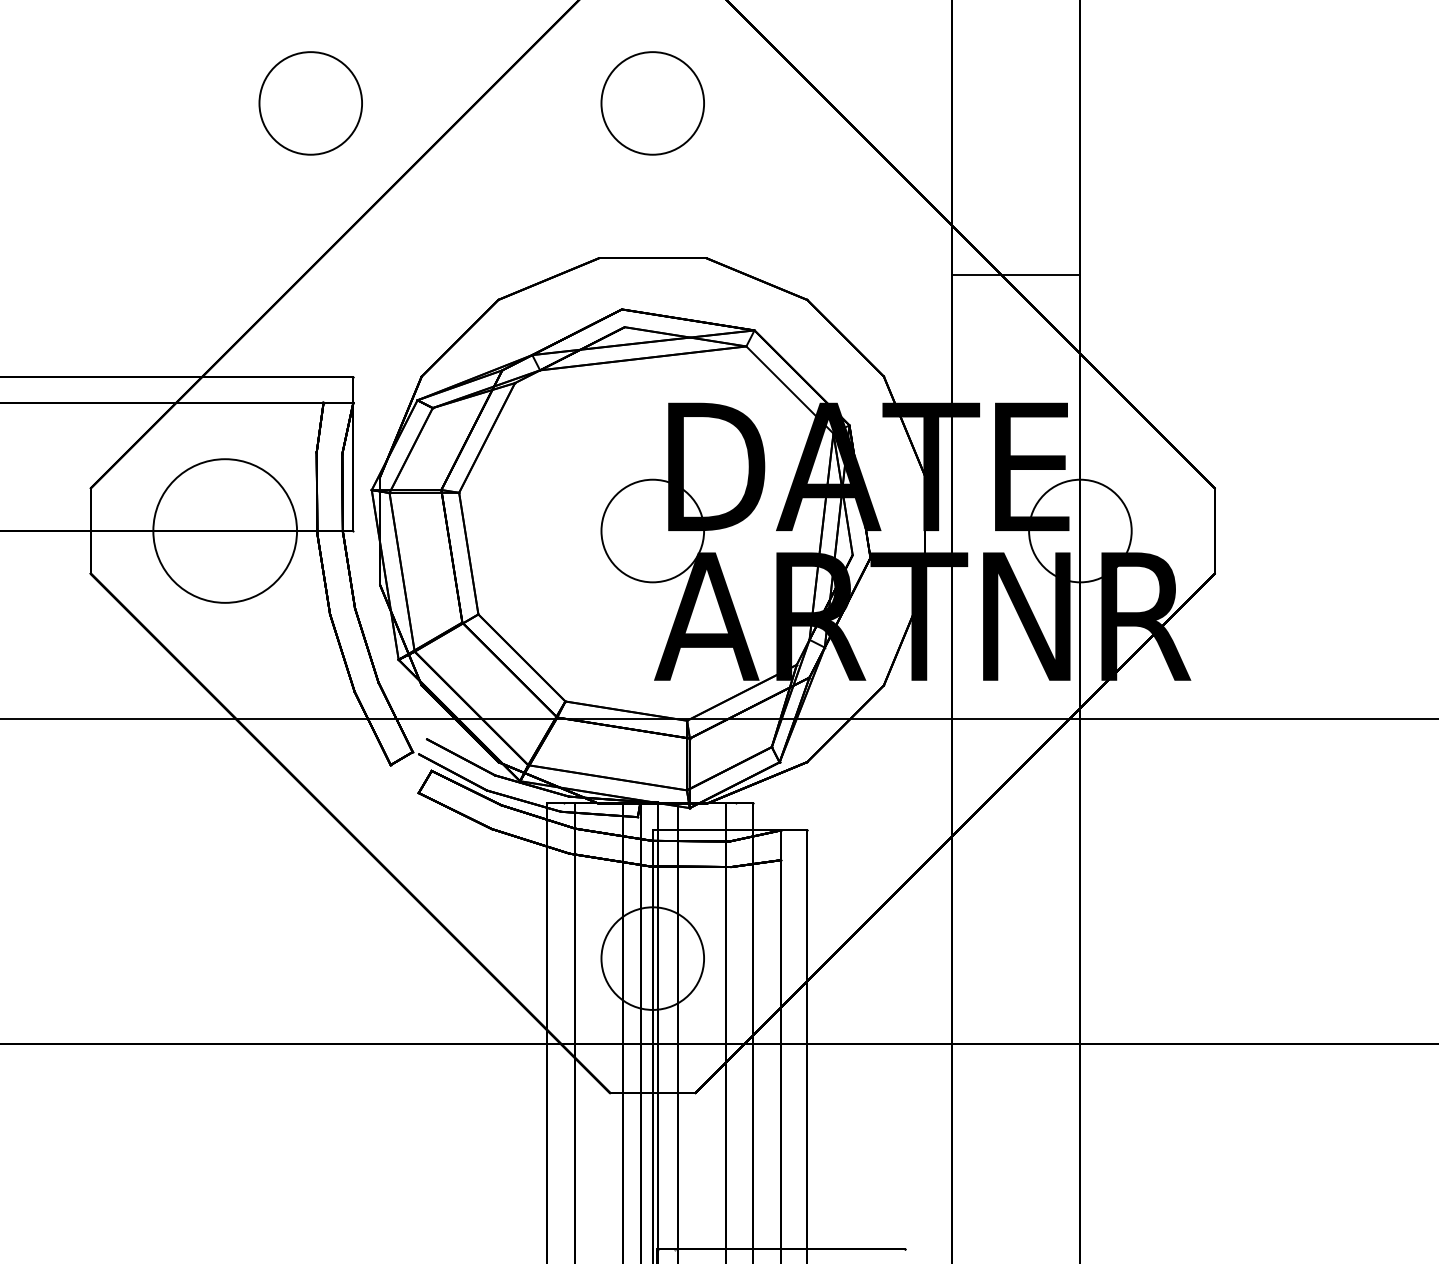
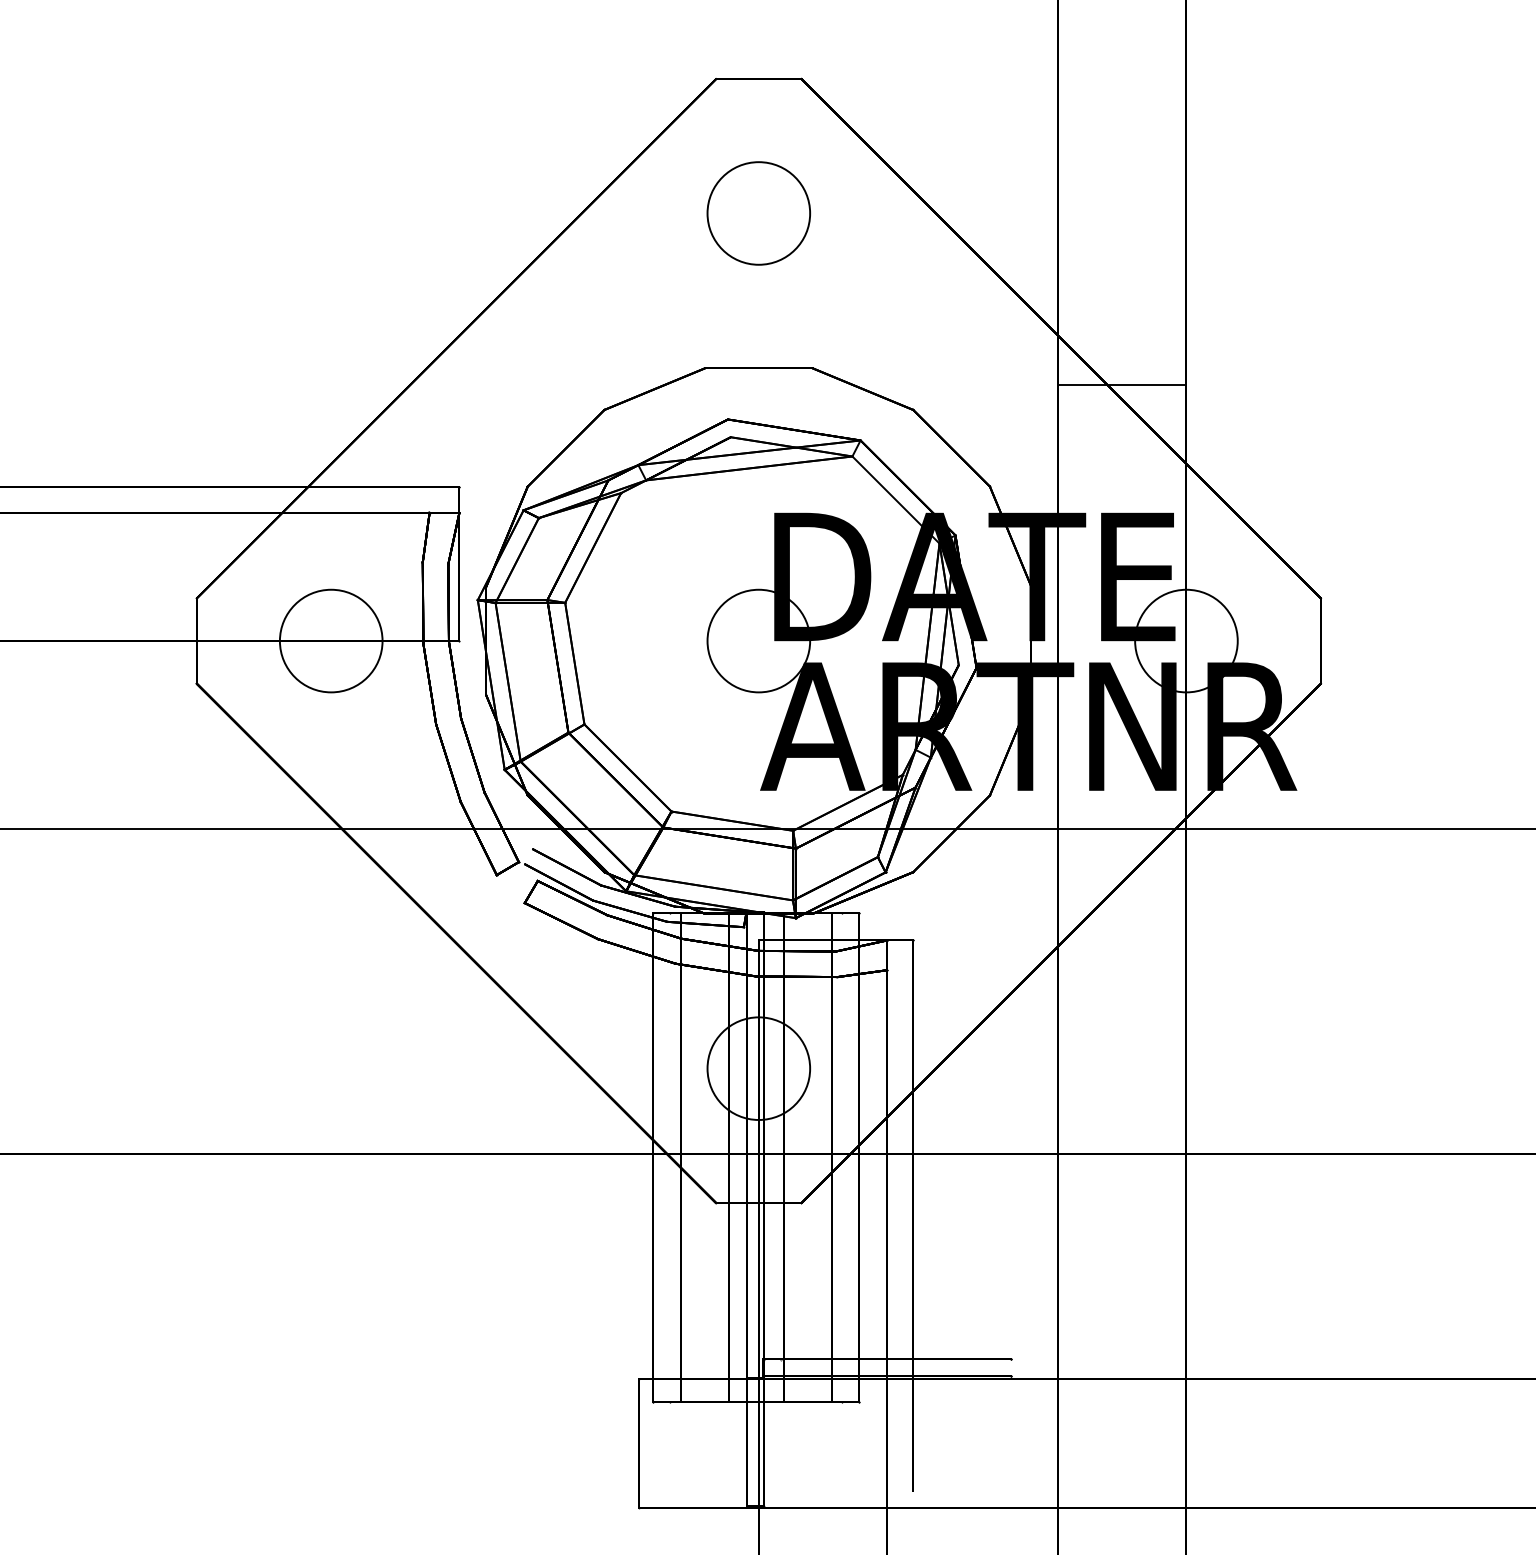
circle: (310, 103) -> (416, 213), removed
circle: (224, 530) -> (330, 640), size x0.71

